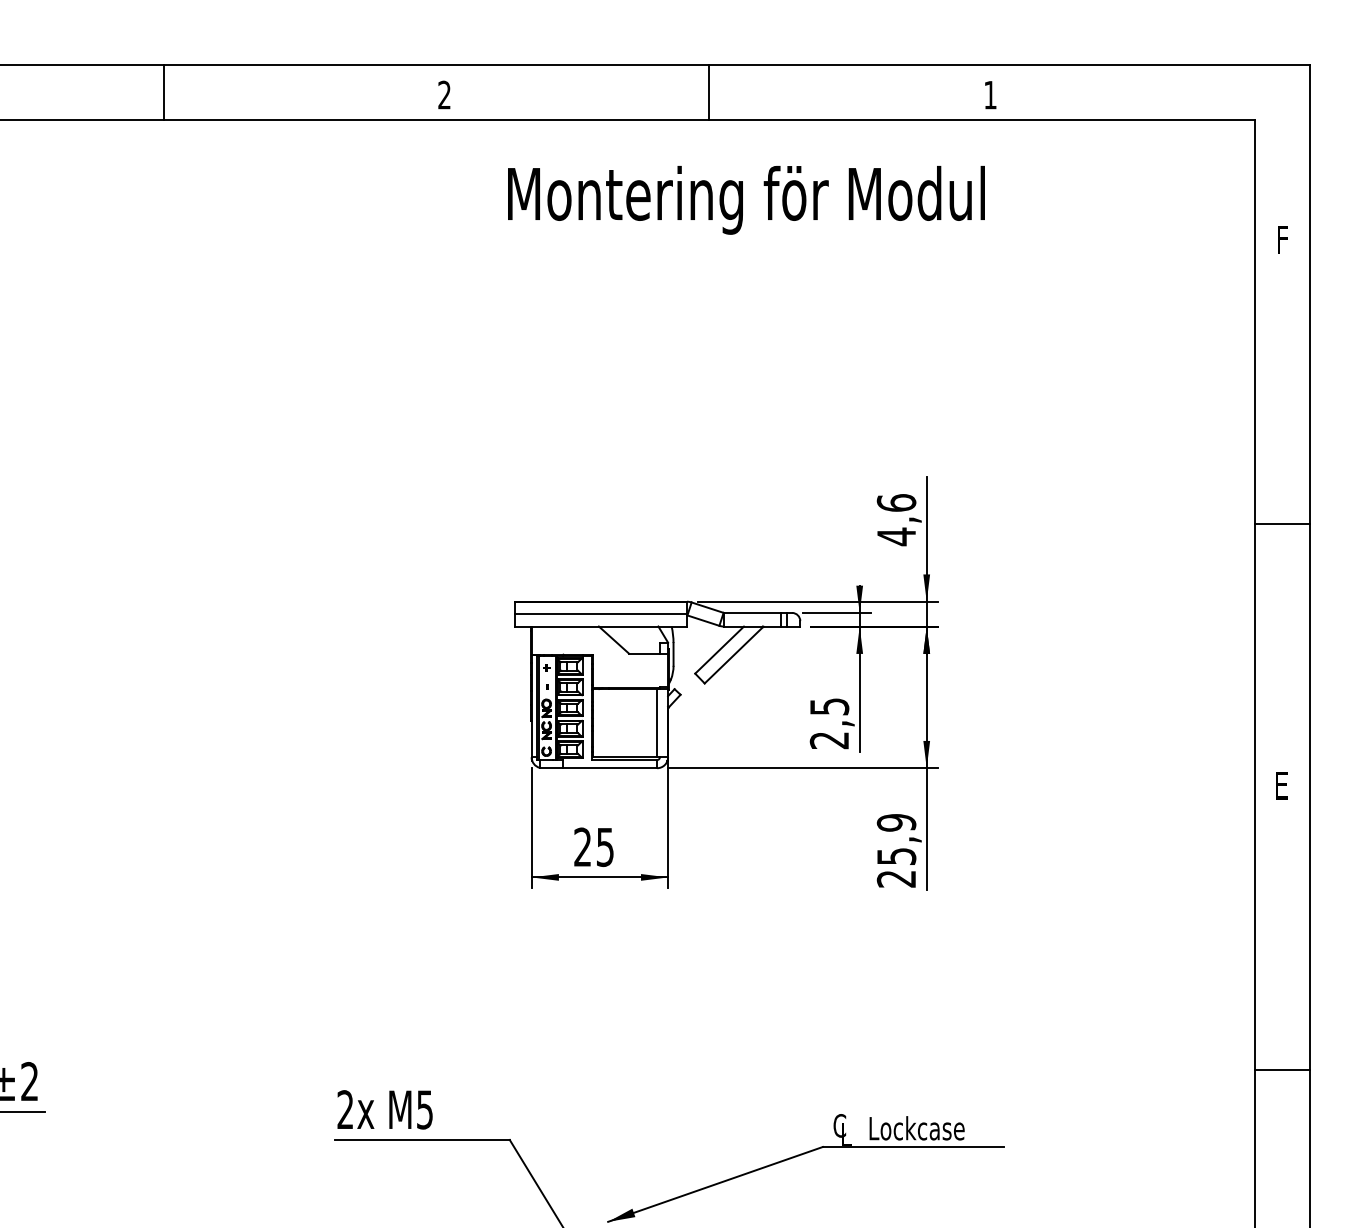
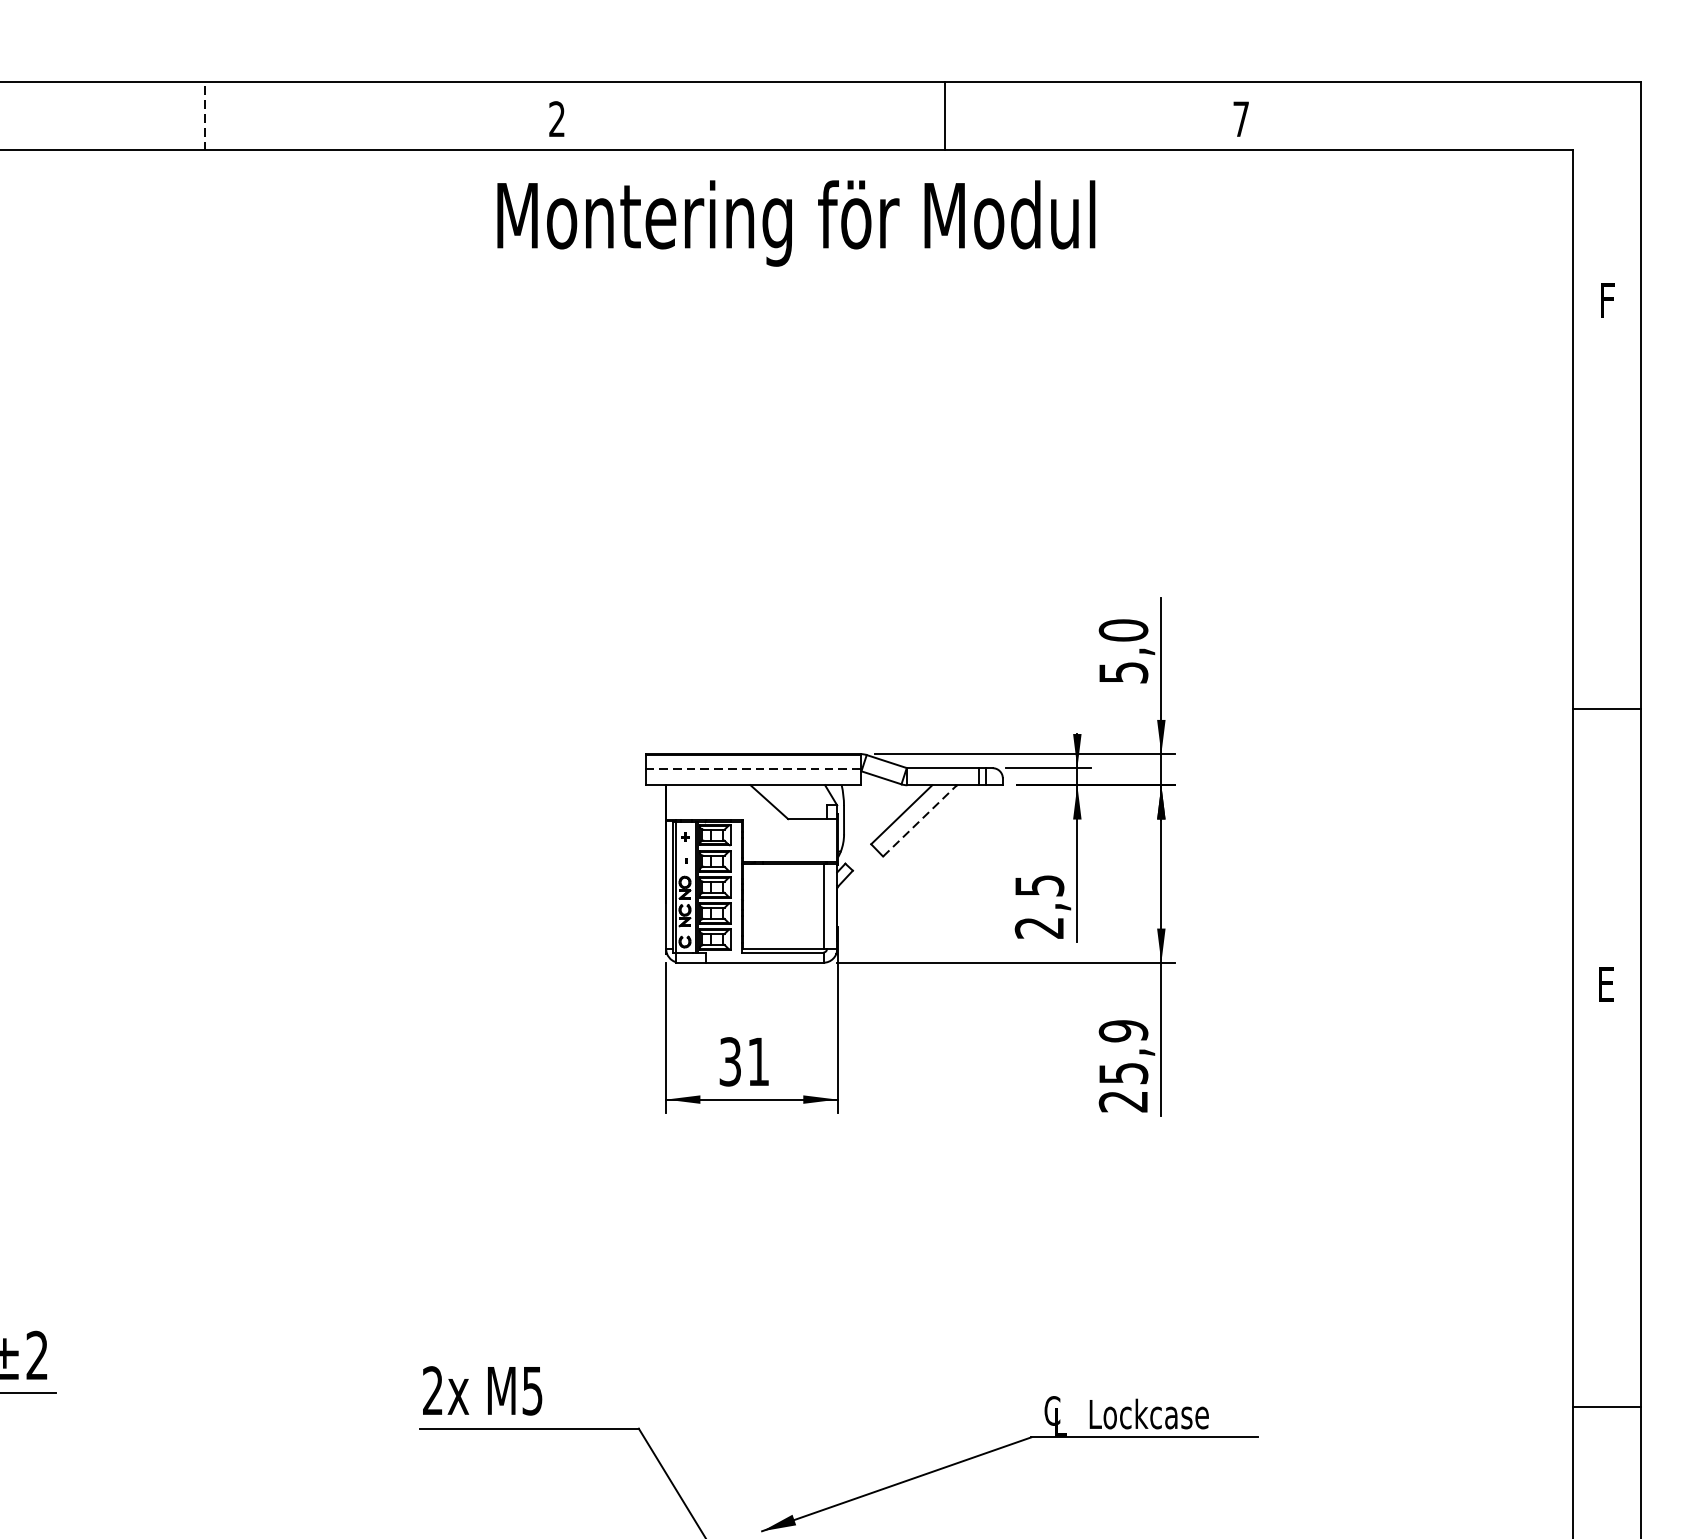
line: (163, 92) -> (204, 115), solid -> dashed
line: (709, 92) -> (945, 115), moved
text: (990, 95) -> (1241, 119), 1 -> 7
text: (746, 200) -> (796, 223), moved
text: (896, 520) -> (1123, 652), 4,6 -> 5,0
line: (1282, 523) -> (1607, 708), moved
line: (601, 613) -> (753, 768), solid -> dashed
line: (733, 655) -> (919, 821), solid -> dashed
text: (593, 847) -> (743, 1062), 25 -> 31
line: (1282, 1069) -> (1607, 1406), moved

